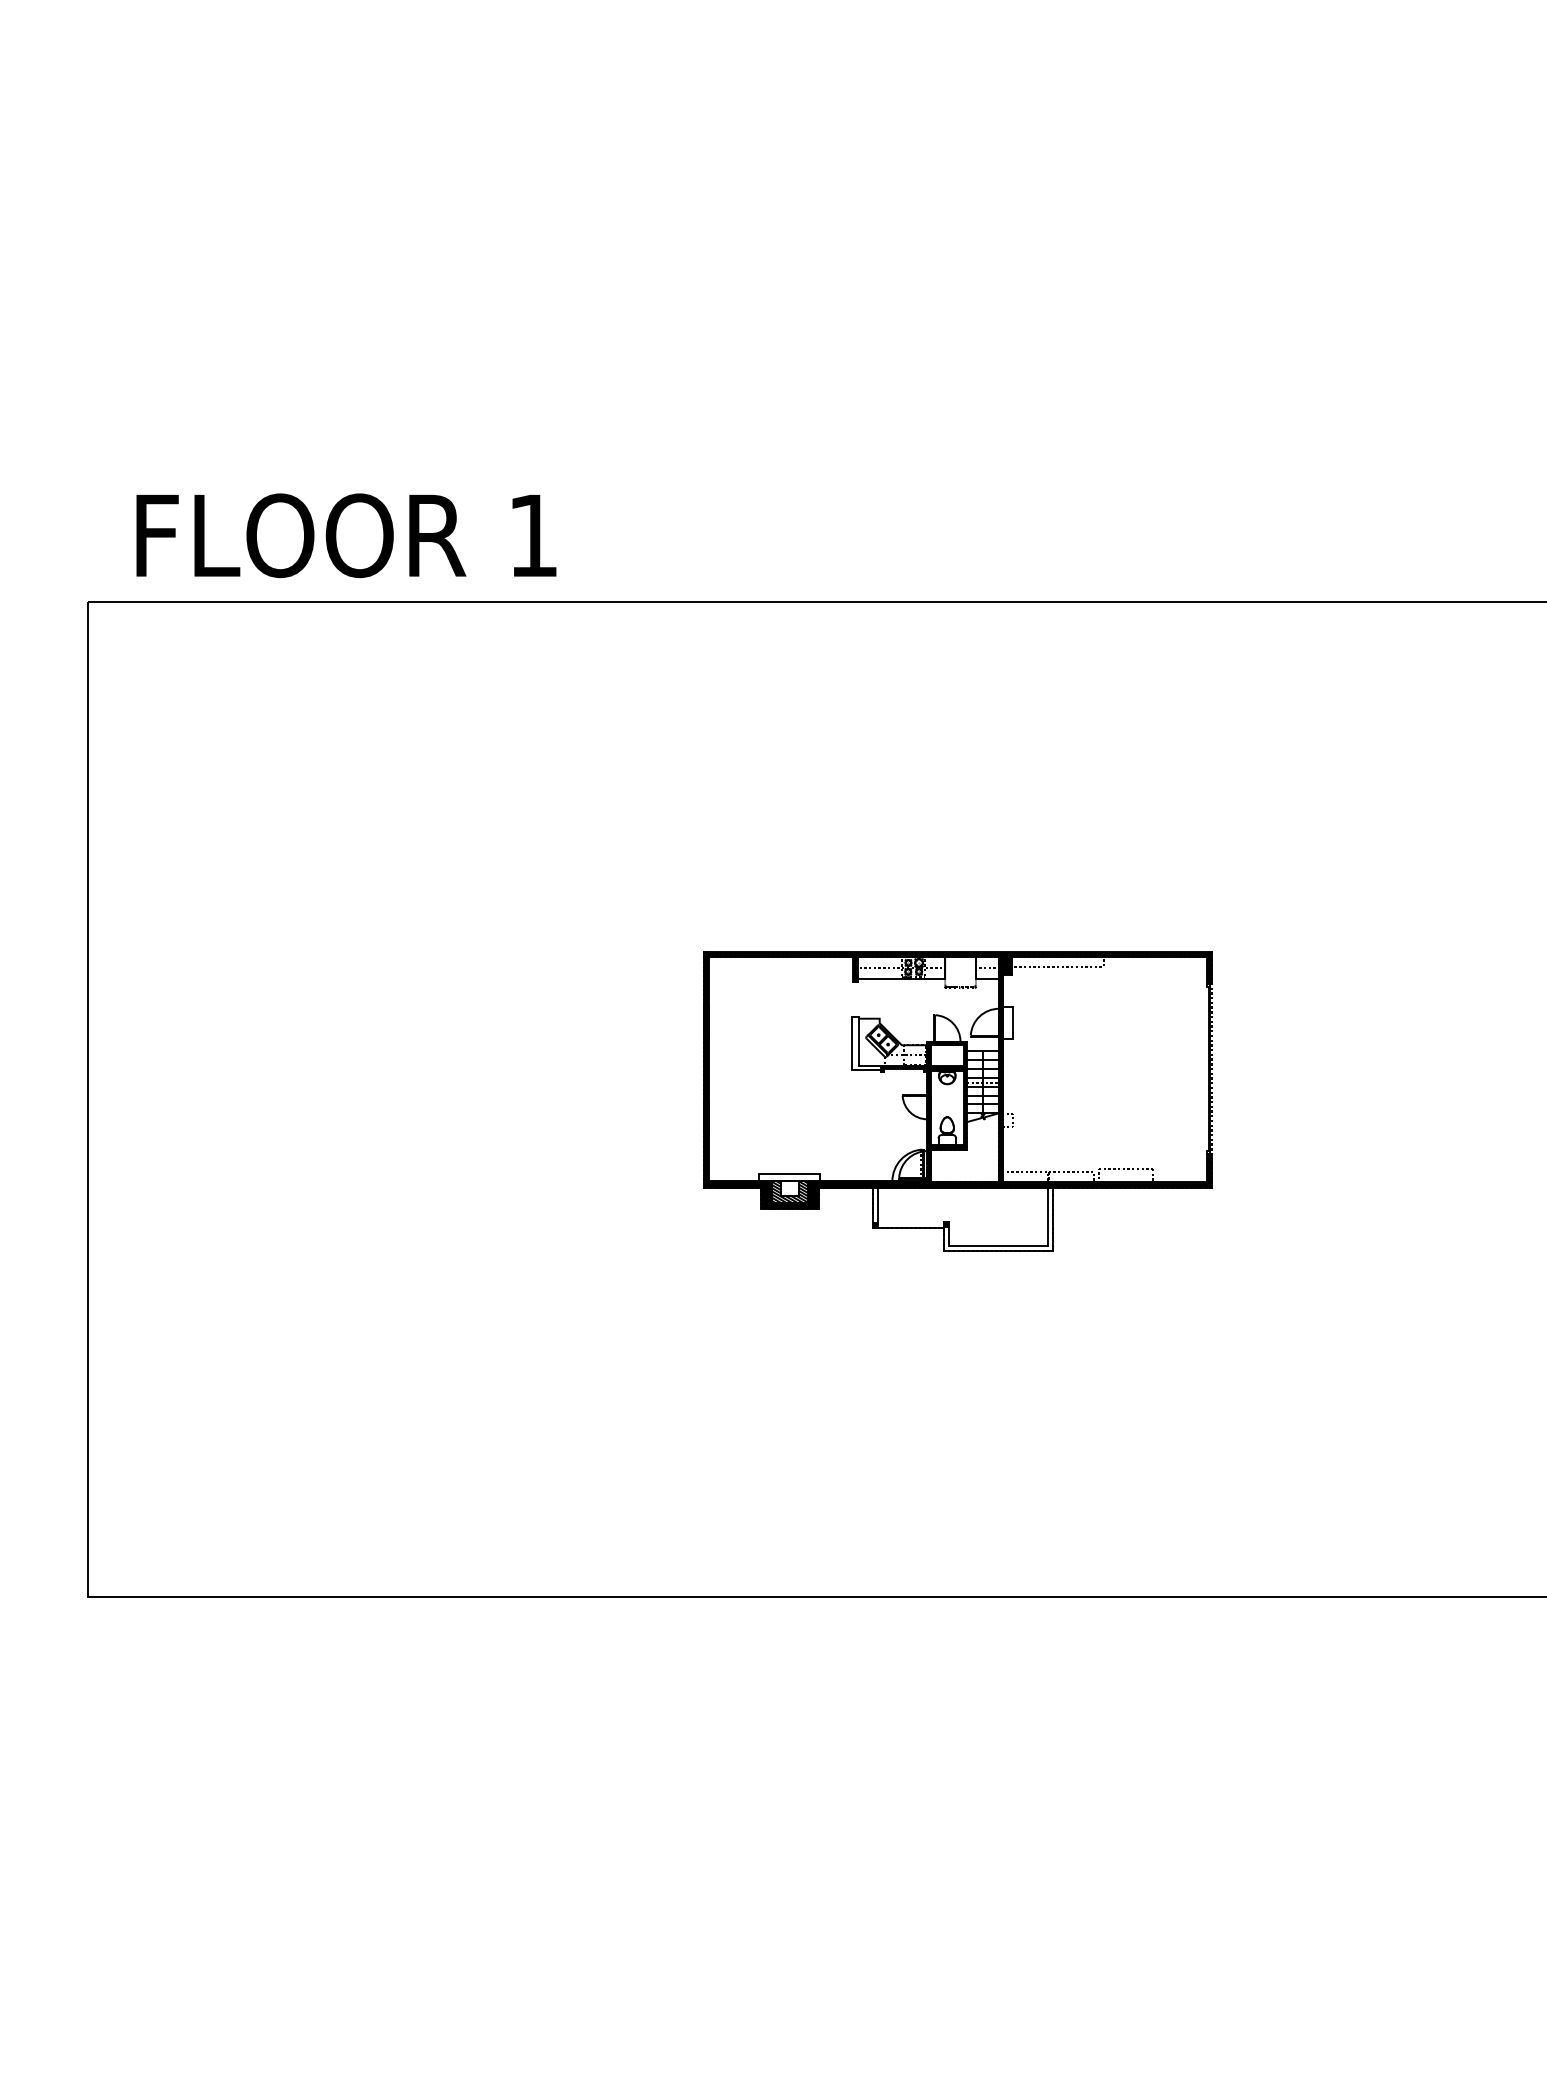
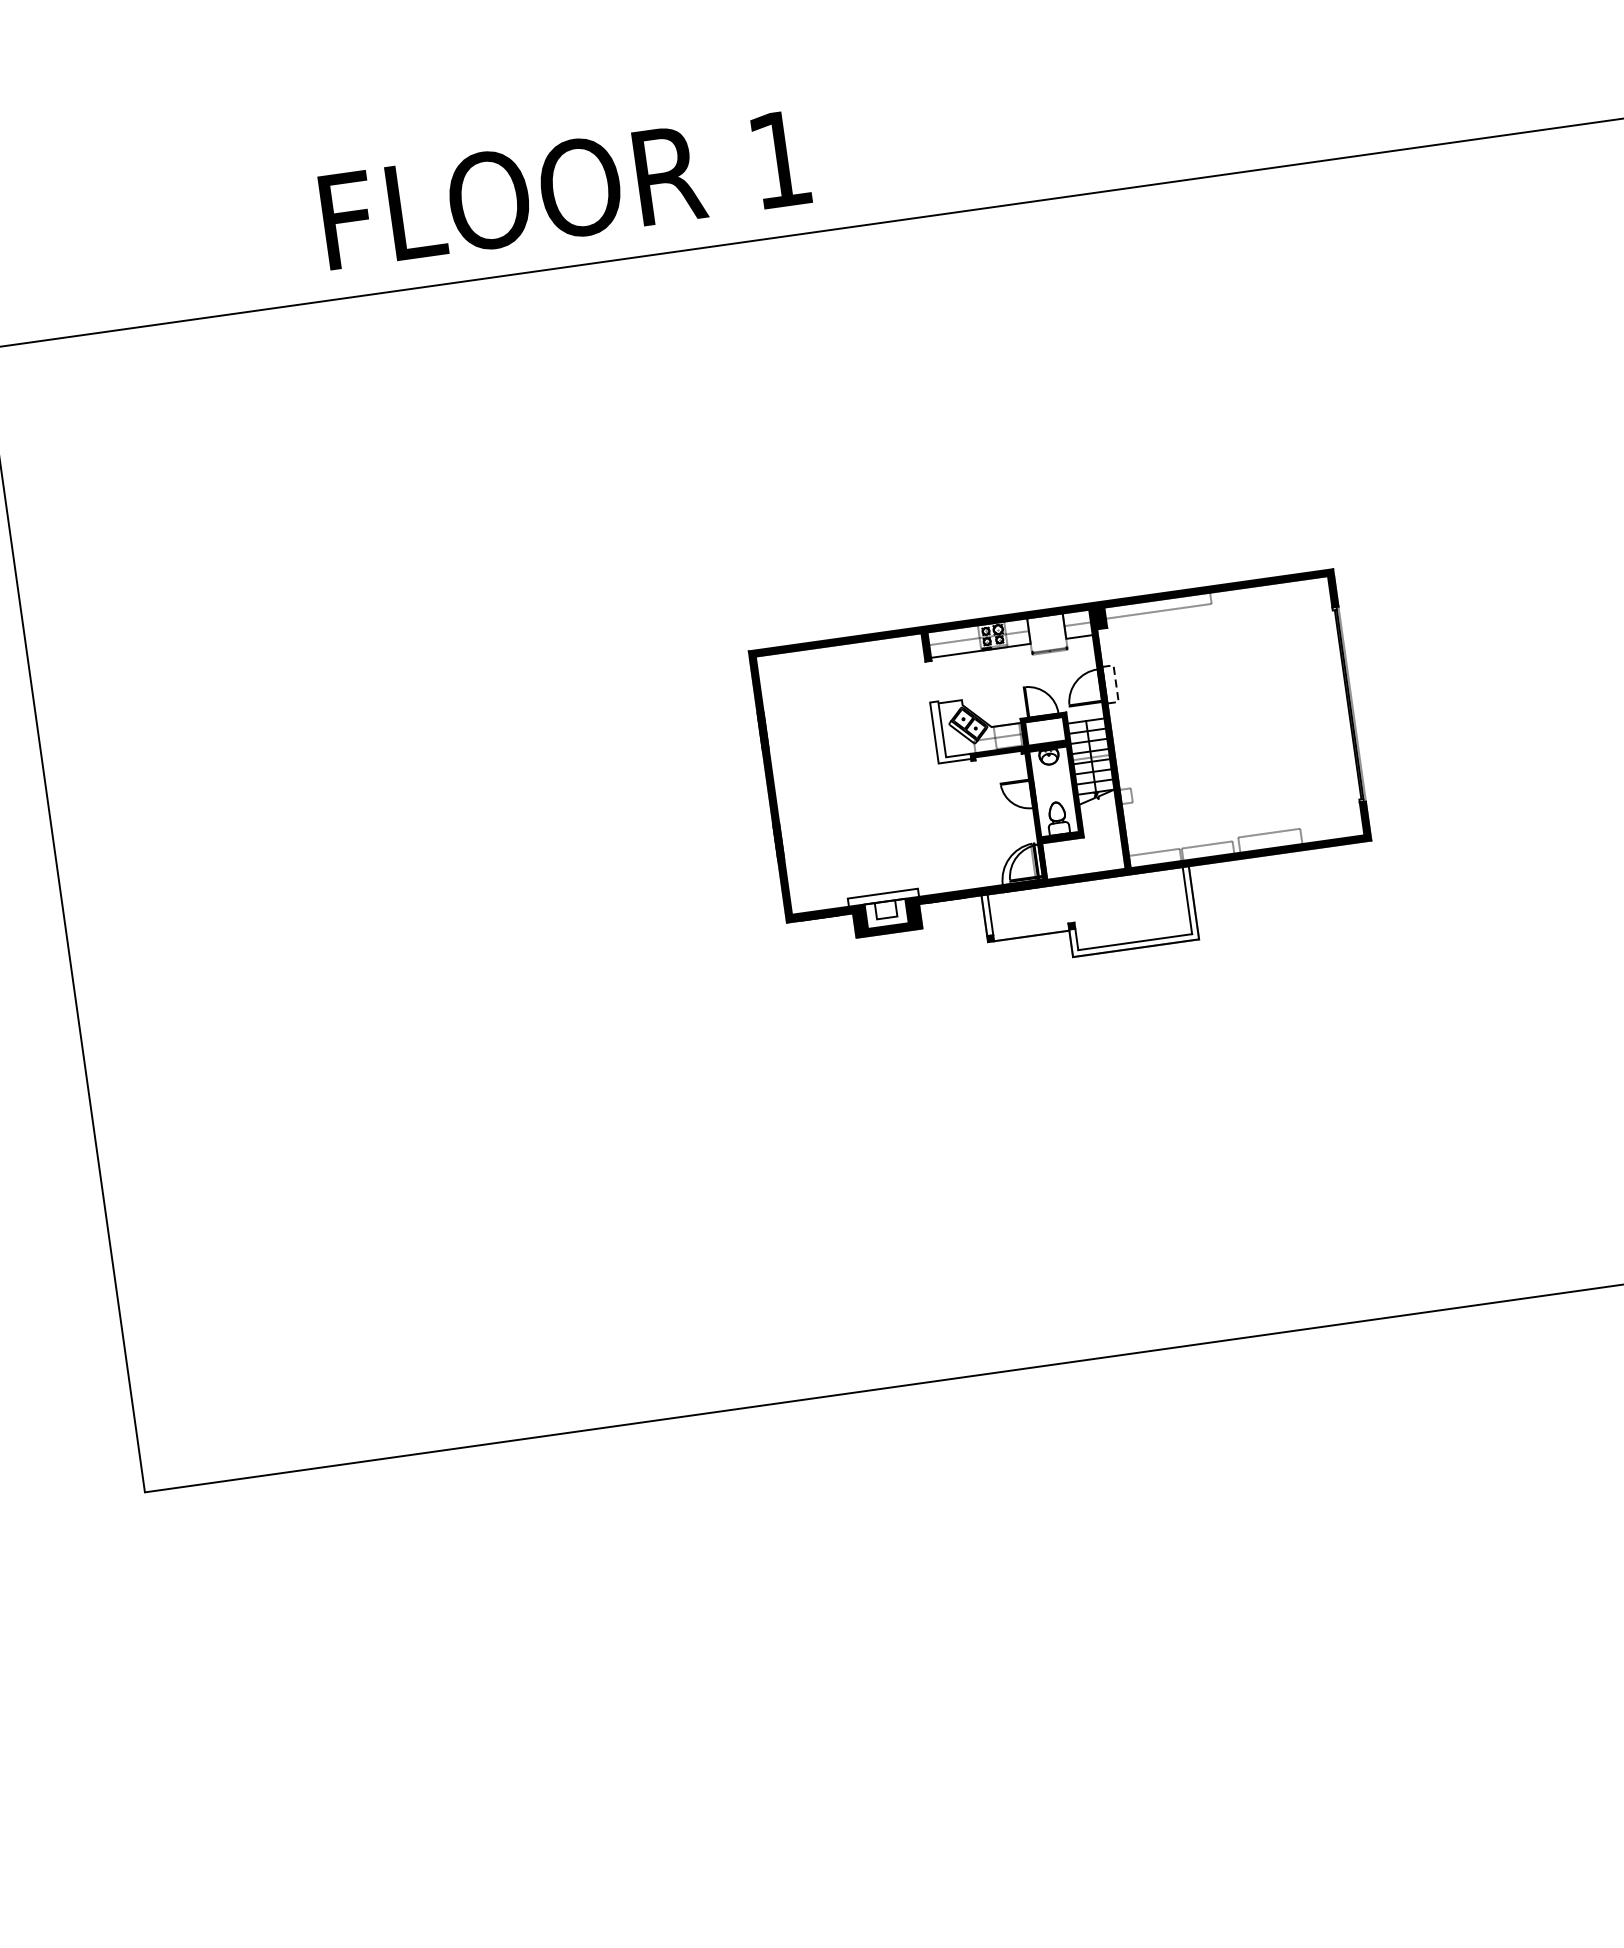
text: (346, 535) -> (565, 189), moved
line: (1013, 1023) -> (1116, 684), solid -> dashed
hatch: (789, 1191) -> (886, 913), removed

